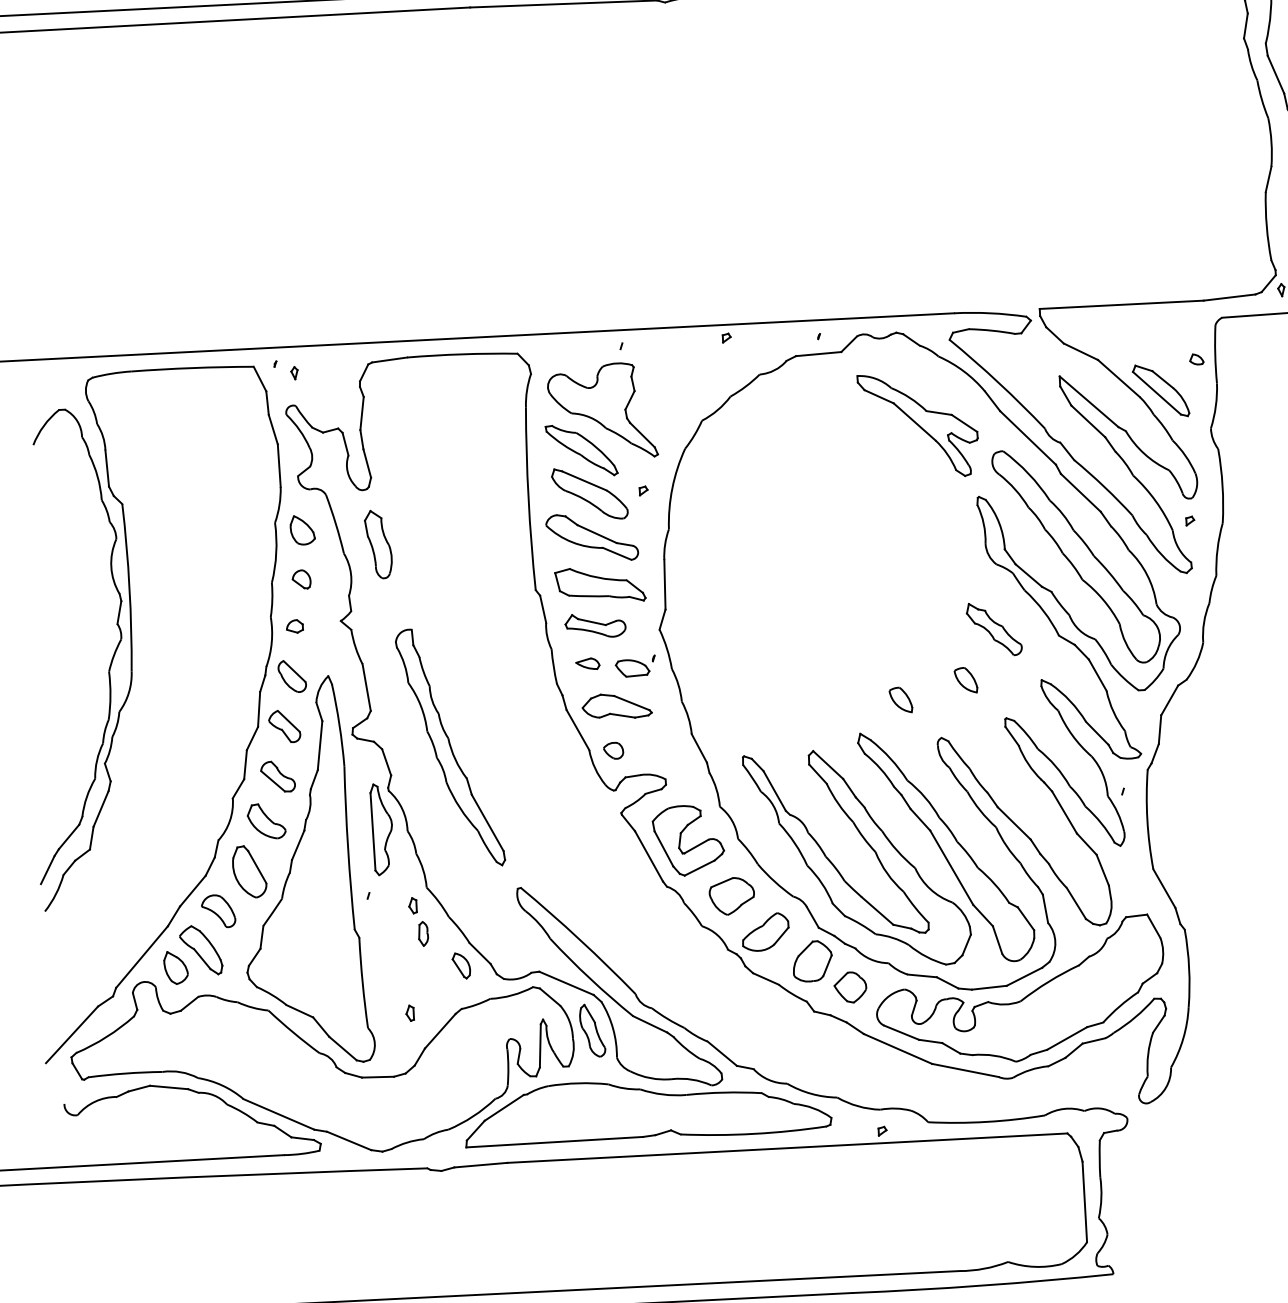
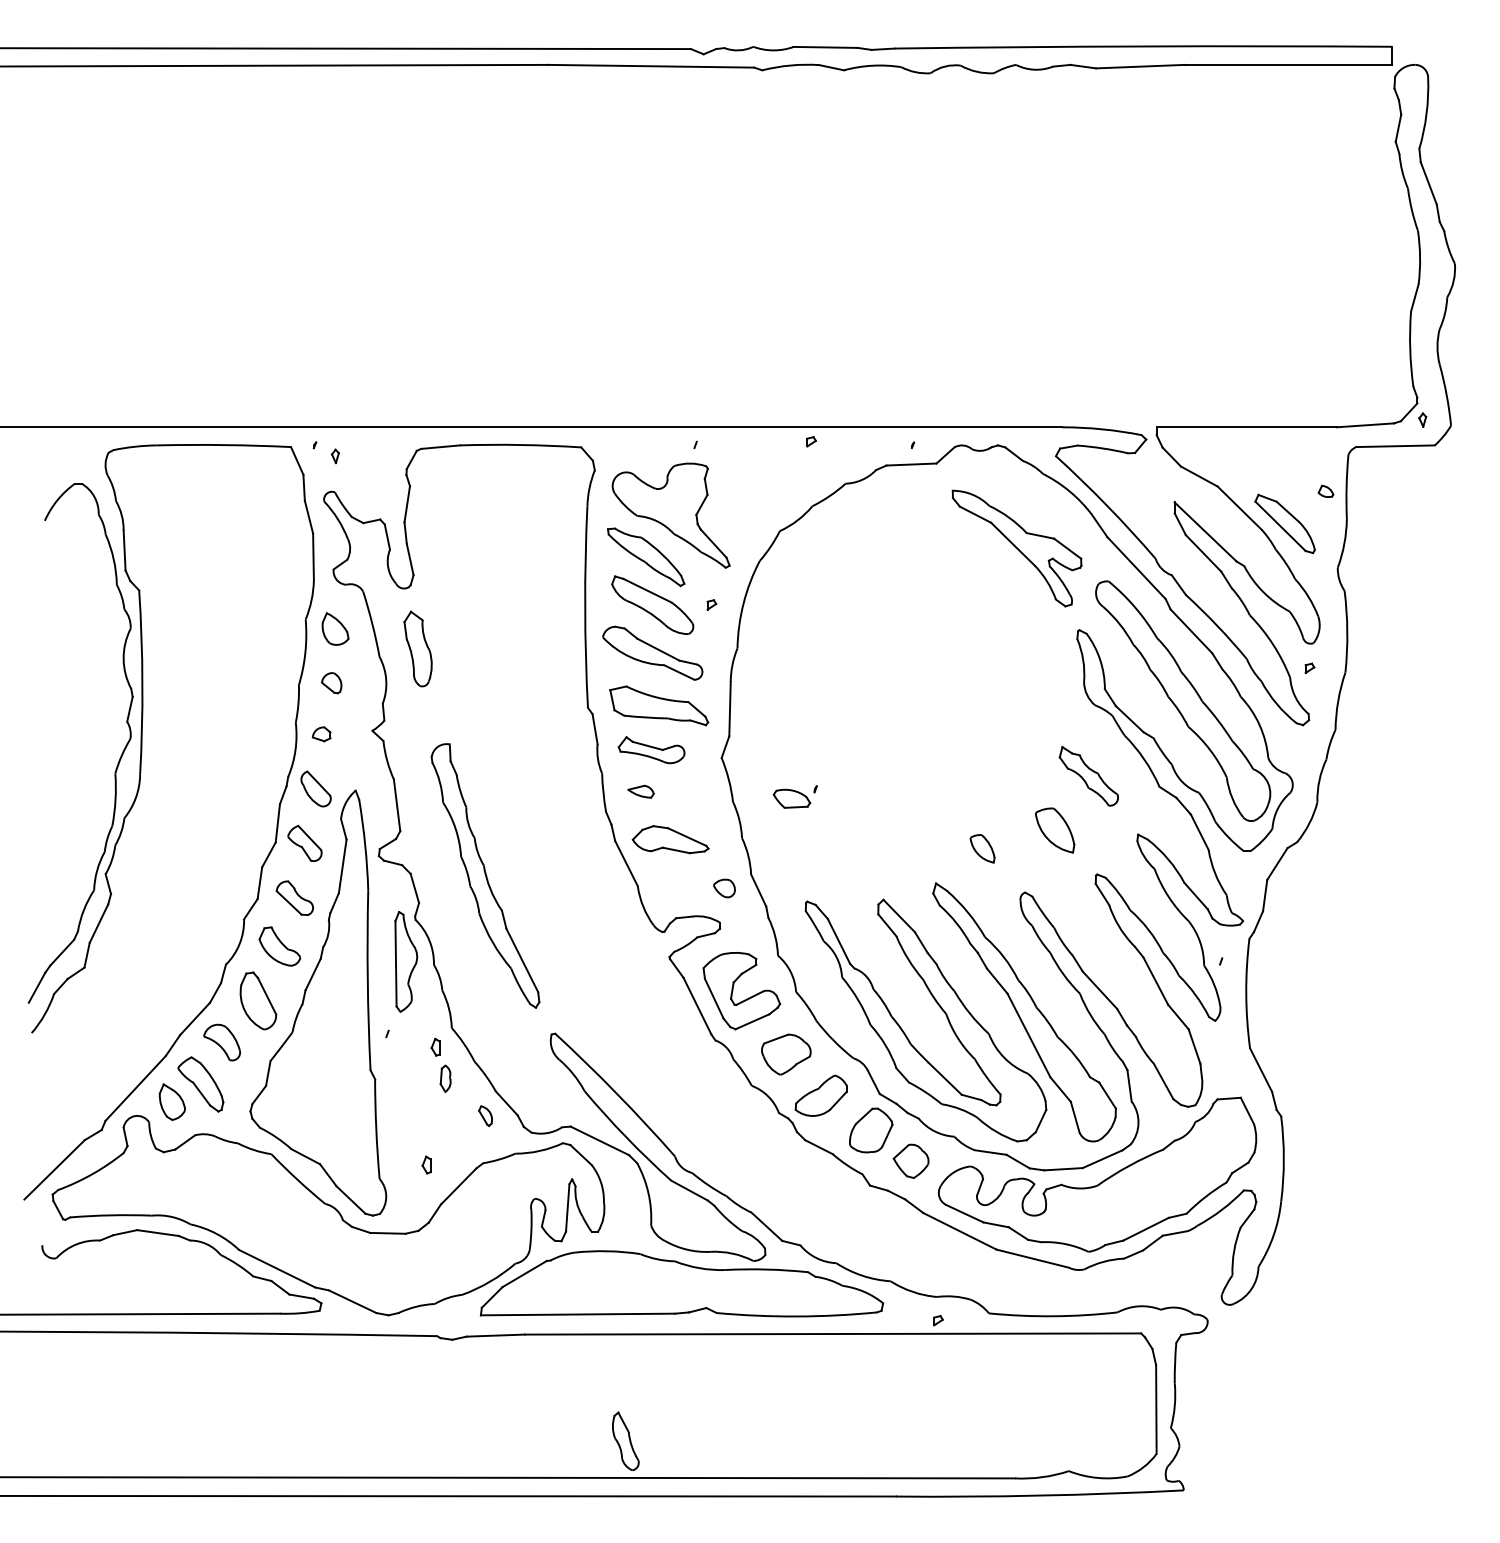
part: (634, 665) -> (794, 796), moved
part: (965, 680) -> (1054, 830), size x1.6
part: (613, 750) -> (724, 888), moved
part: (461, 966) -> (485, 1116), size x0.7
part: (592, 1030) -> (625, 1441), moved

